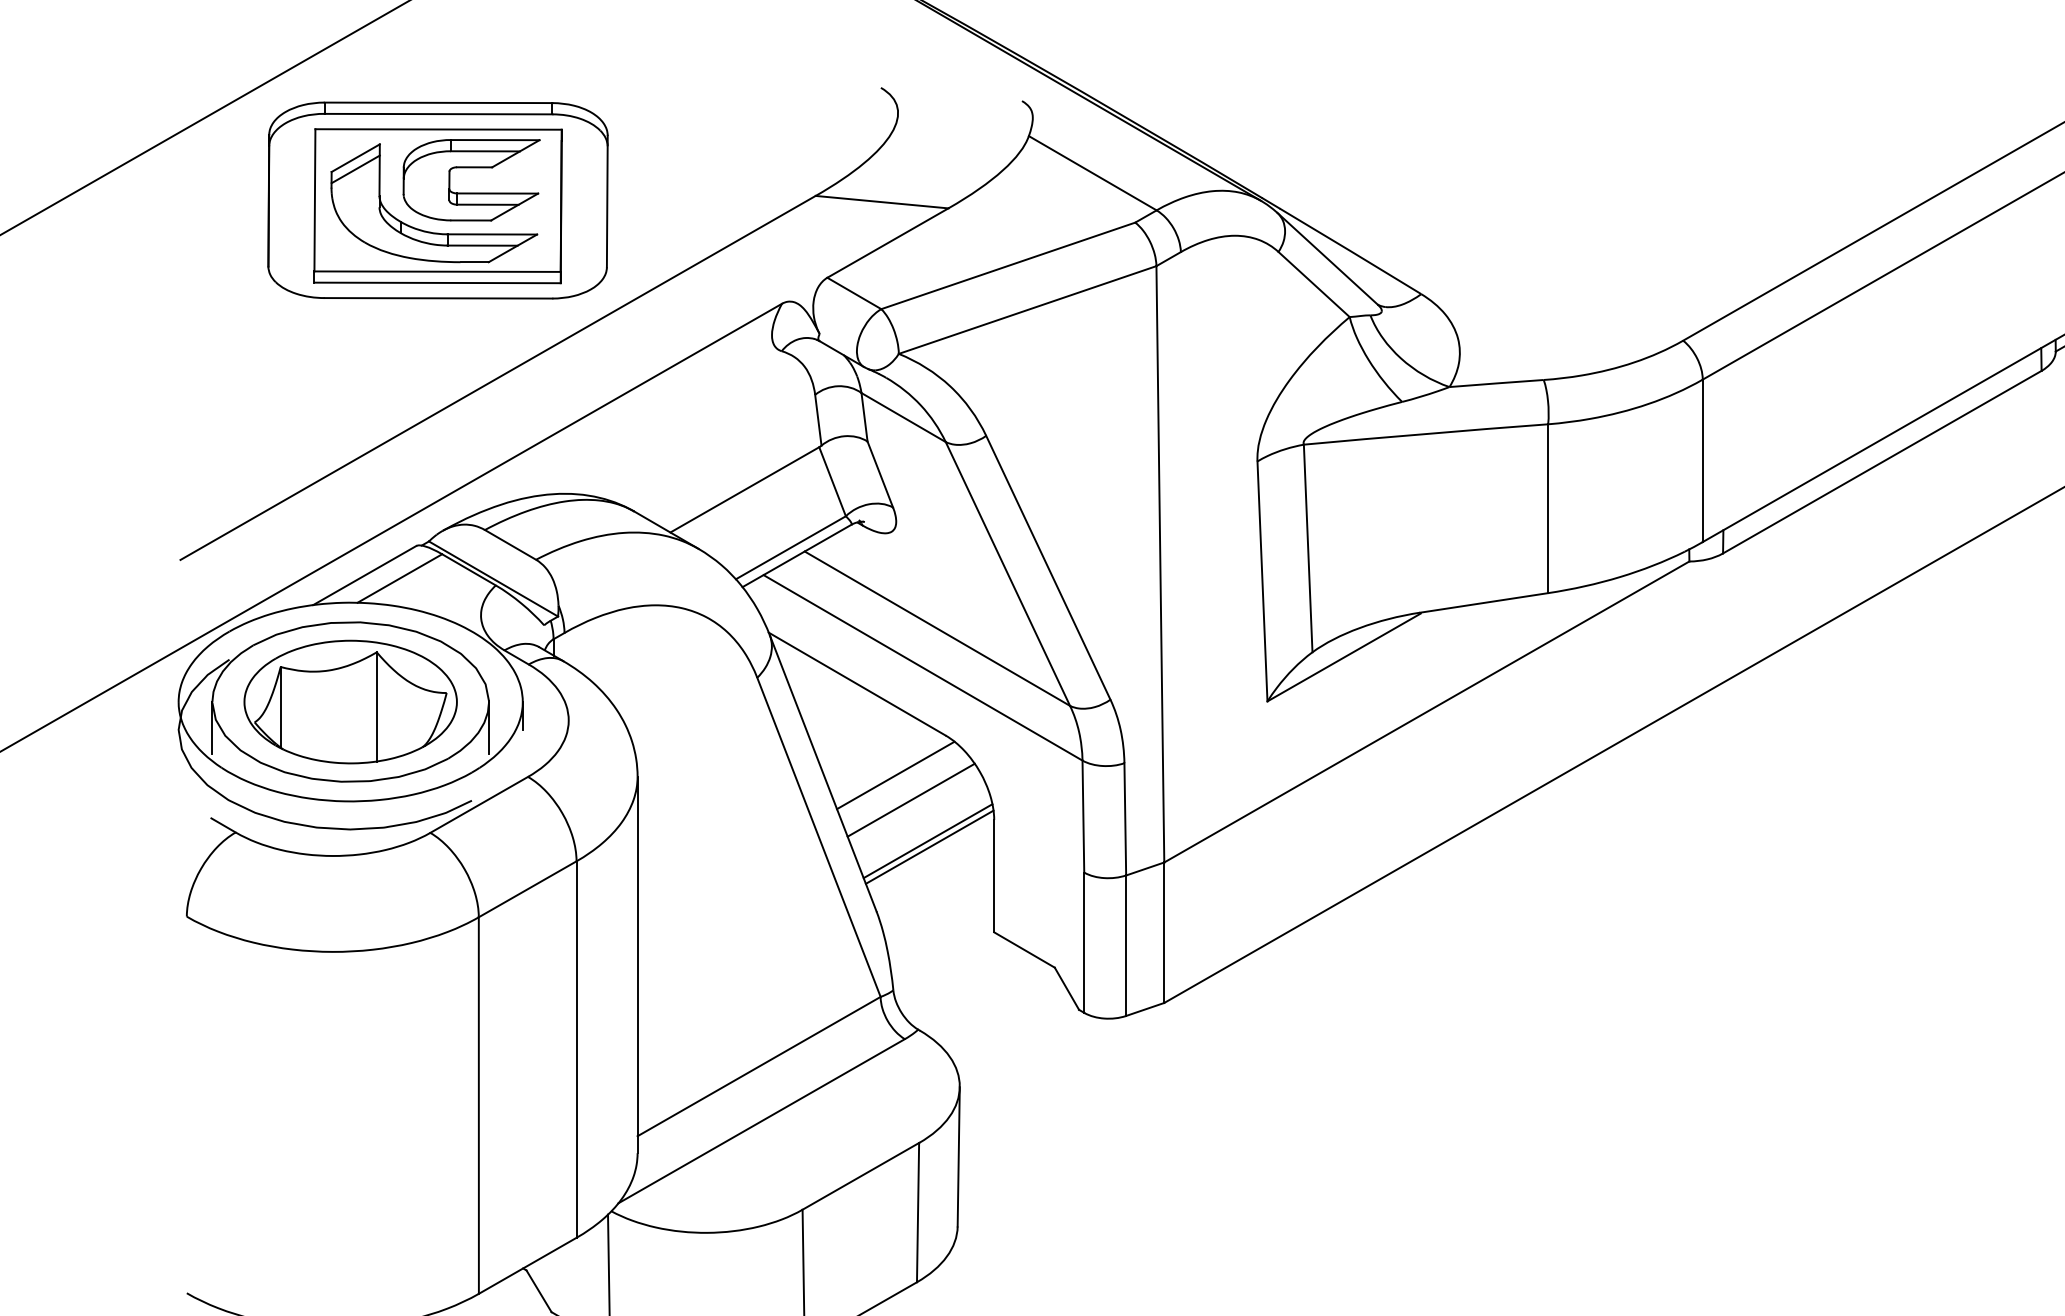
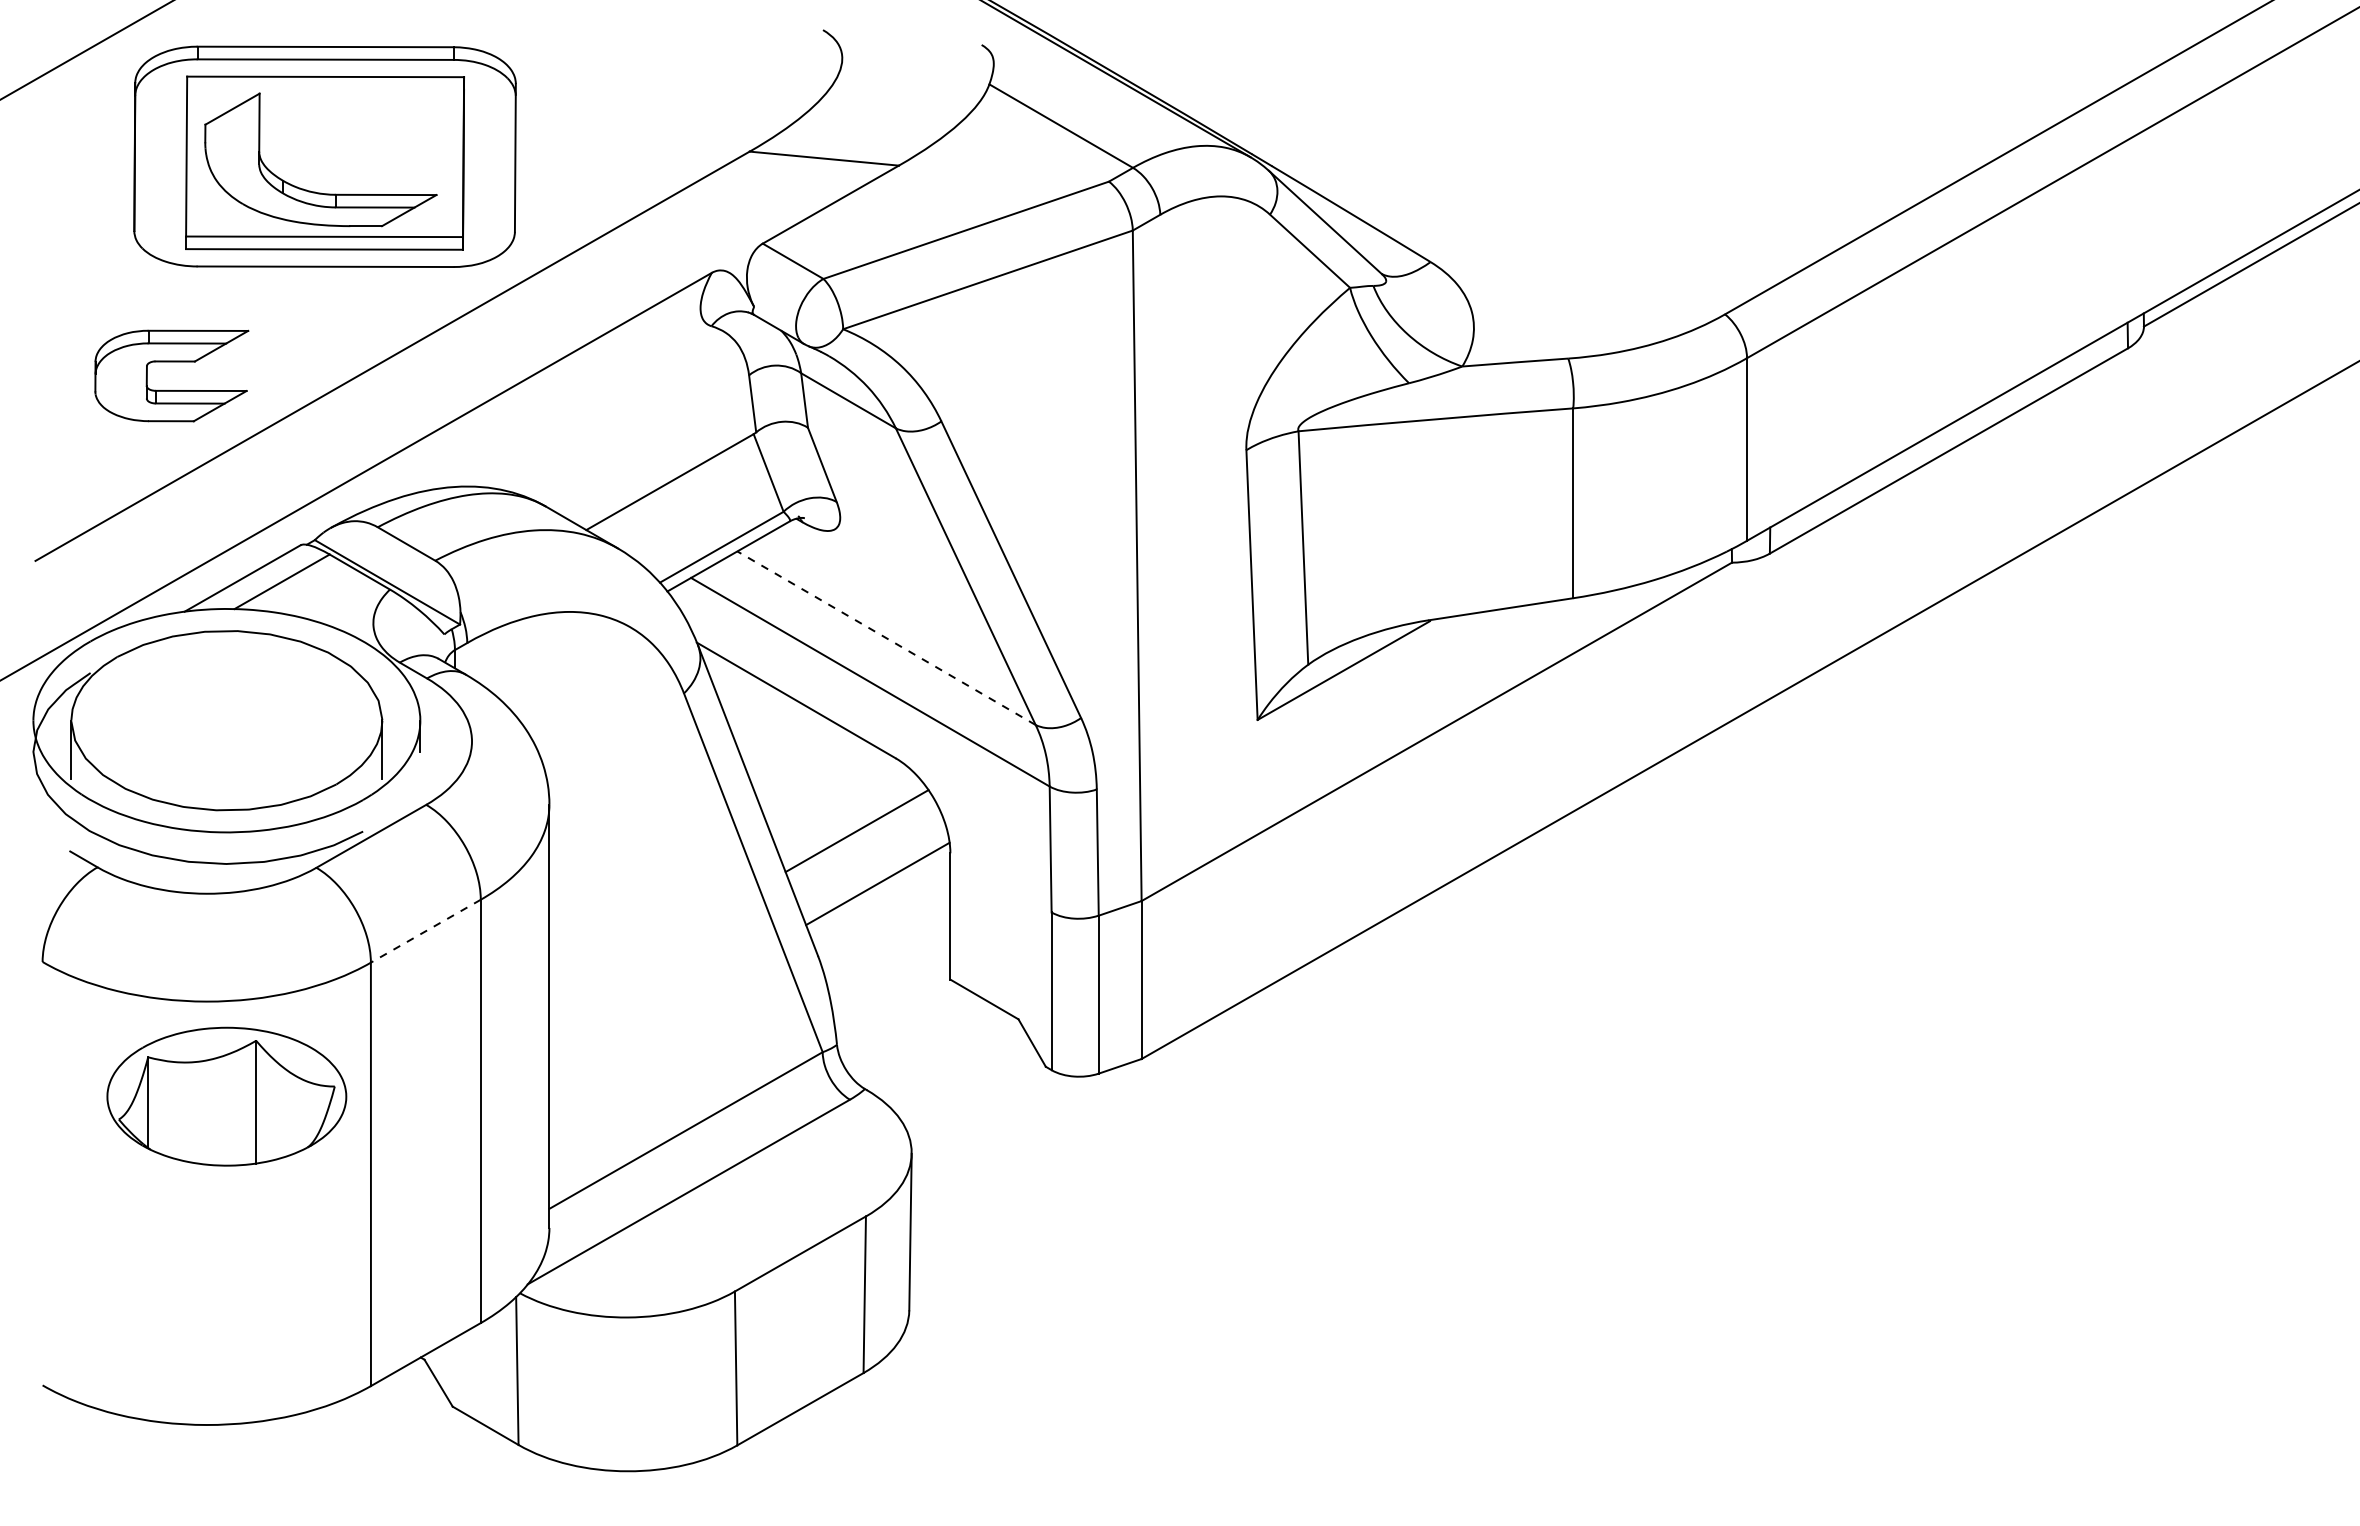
part: (471, 168) -> (171, 362), moved
line: (355, 169) -> (232, 121), removed
line: (937, 628) -> (886, 638), solid -> dashed
part: (350, 701) -> (226, 1096), moved
line: (895, 775) -> (839, 803), removed
line: (927, 840) -> (875, 876), removed
line: (527, 889) -> (425, 931), solid -> dashed

